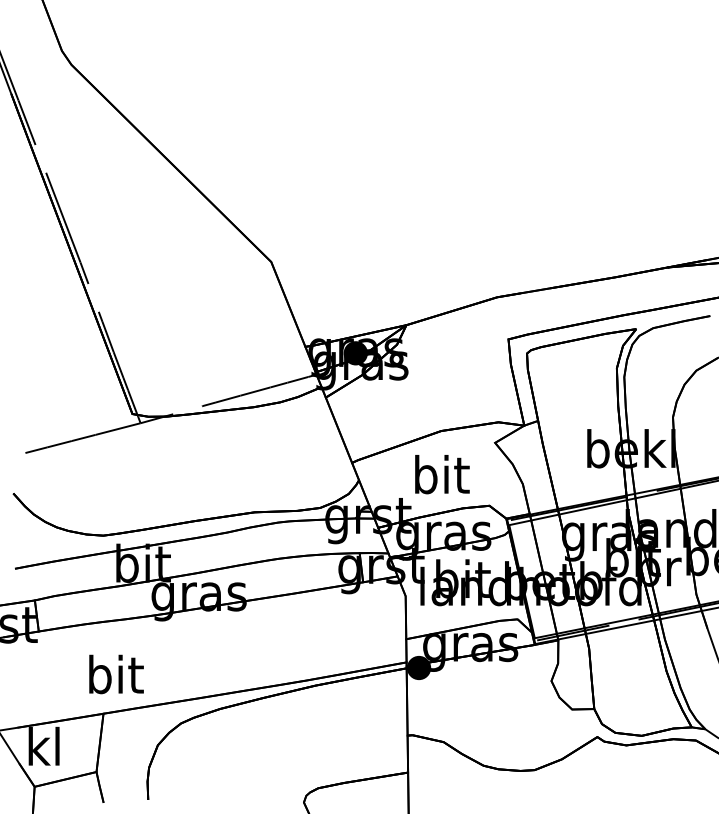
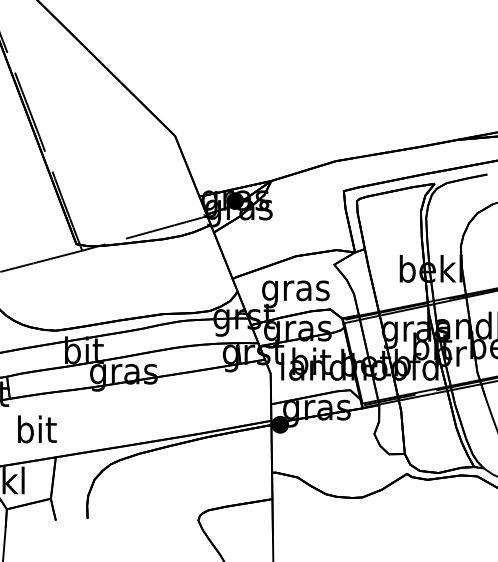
text: (440, 479) -> (295, 290), bit -> gras
text: (116, 674) -> (37, 429), moved

